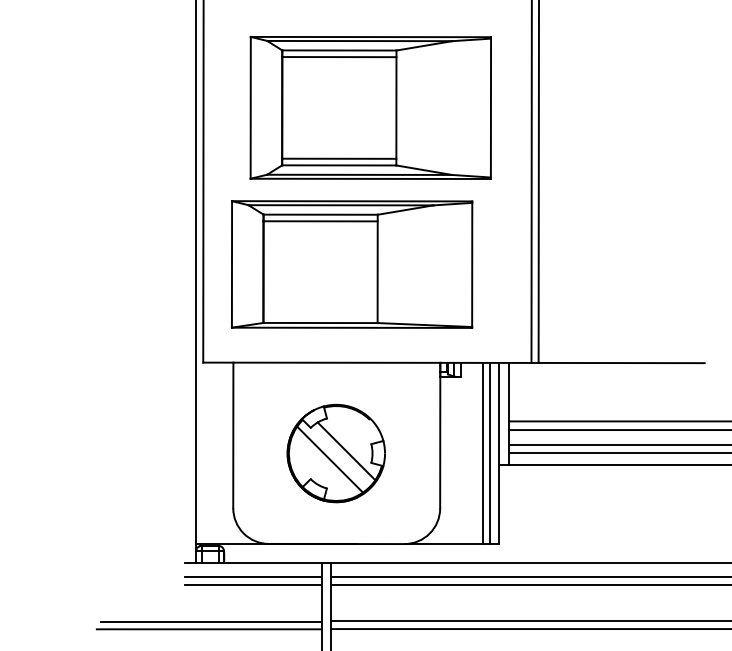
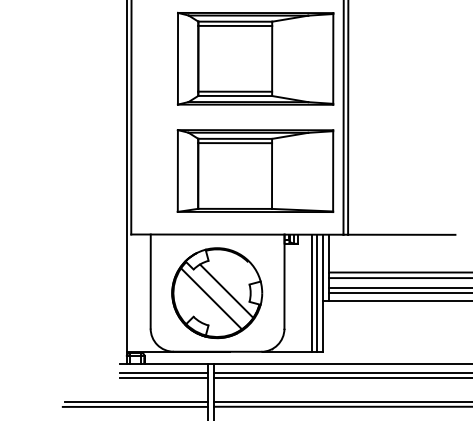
part: (370, 107) -> (255, 58), moved
part: (352, 263) -> (255, 170), moved
part: (336, 453) -> (217, 293), size x1.43

